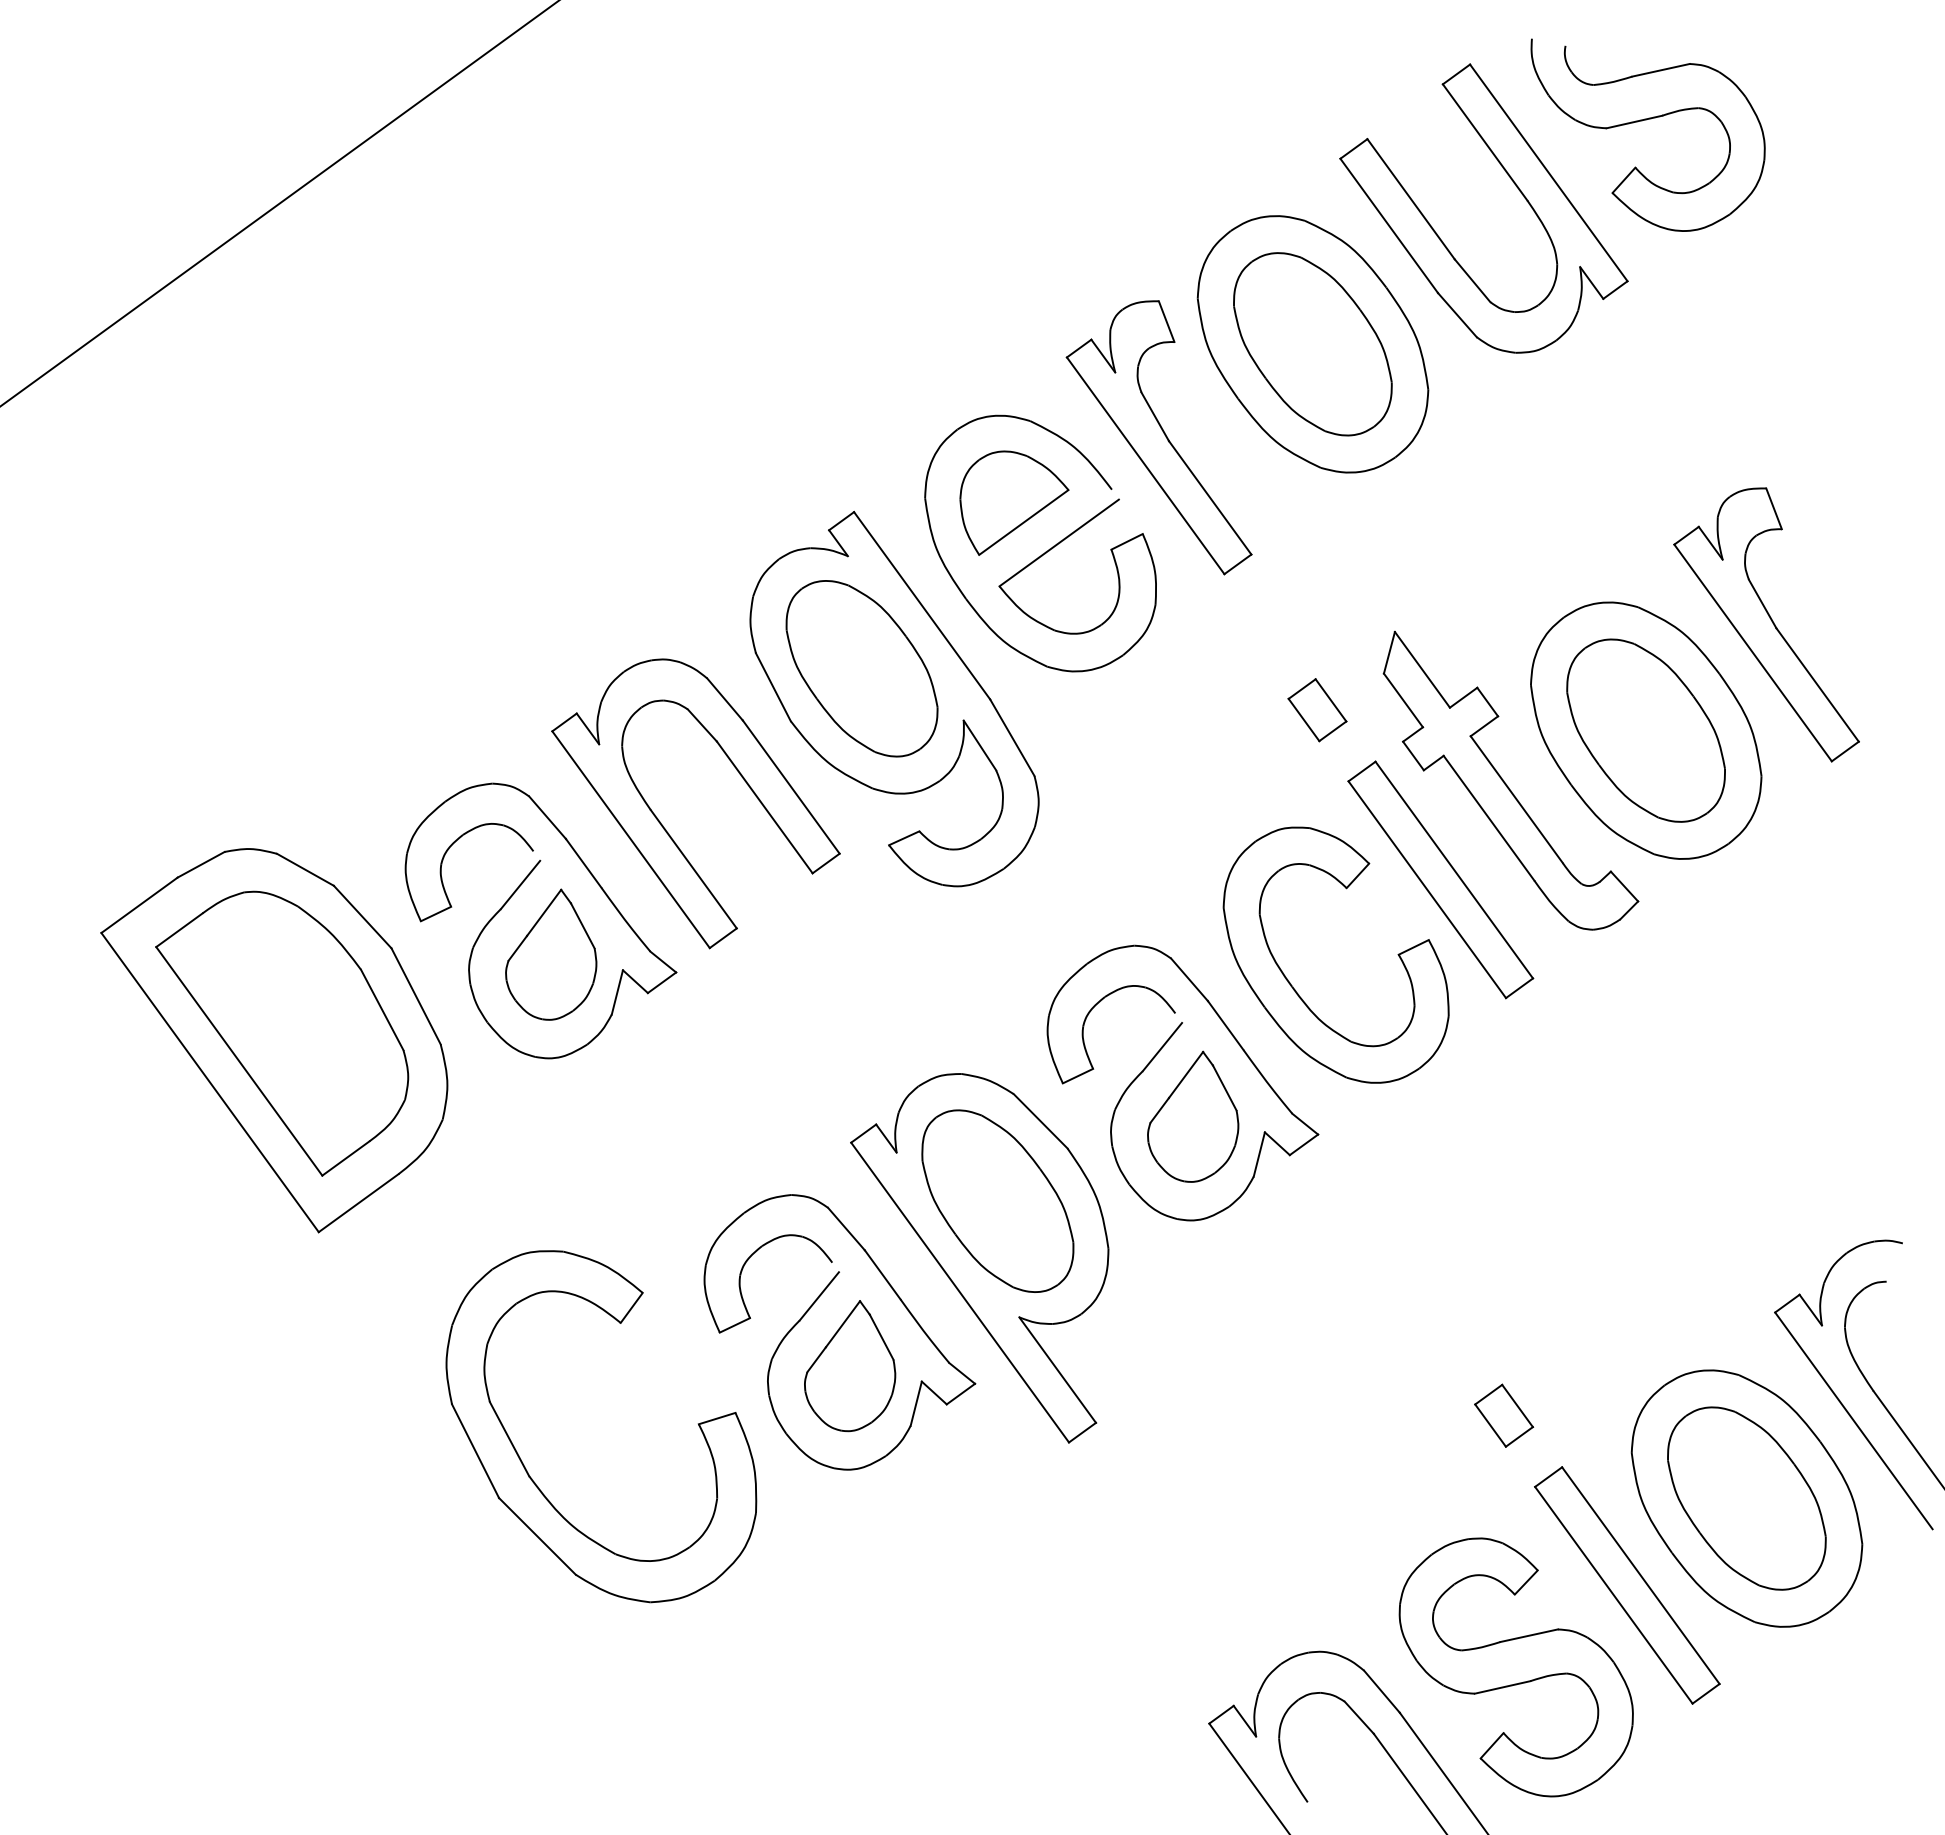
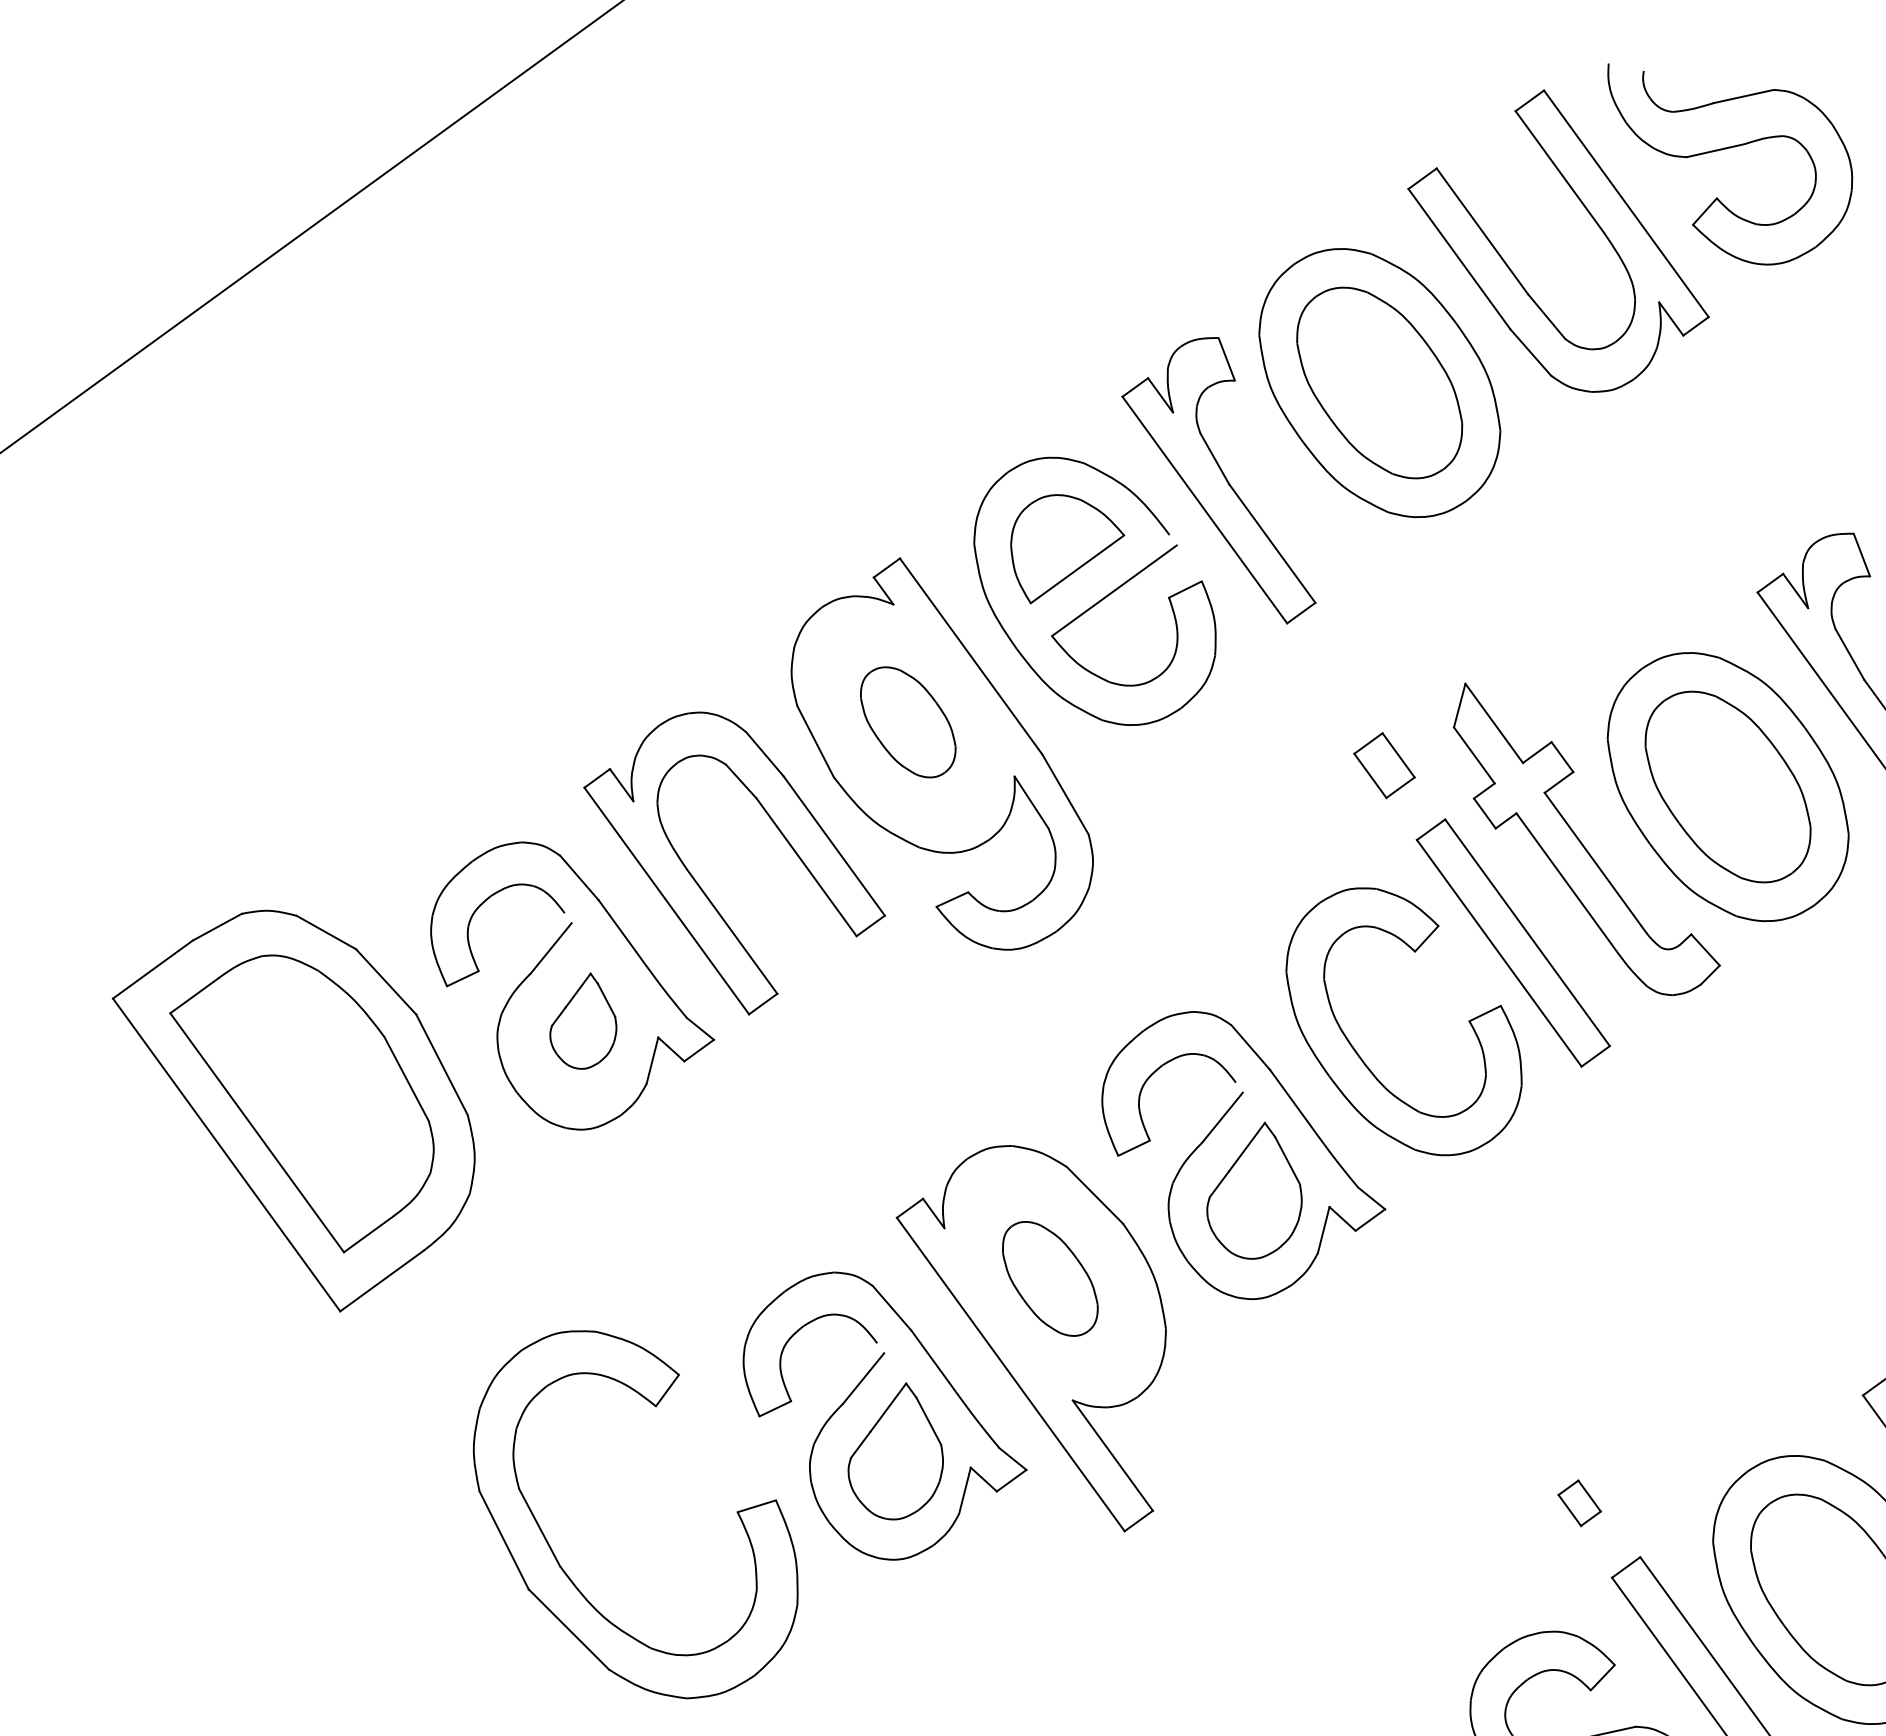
part: (861, 668) -> (907, 722), size x0.6
part: (551, 954) -> (583, 1021), size x0.7
part: (997, 1200) -> (1049, 1278), size x0.6
part: (1504, 1415) -> (1580, 1503), size x0.7

